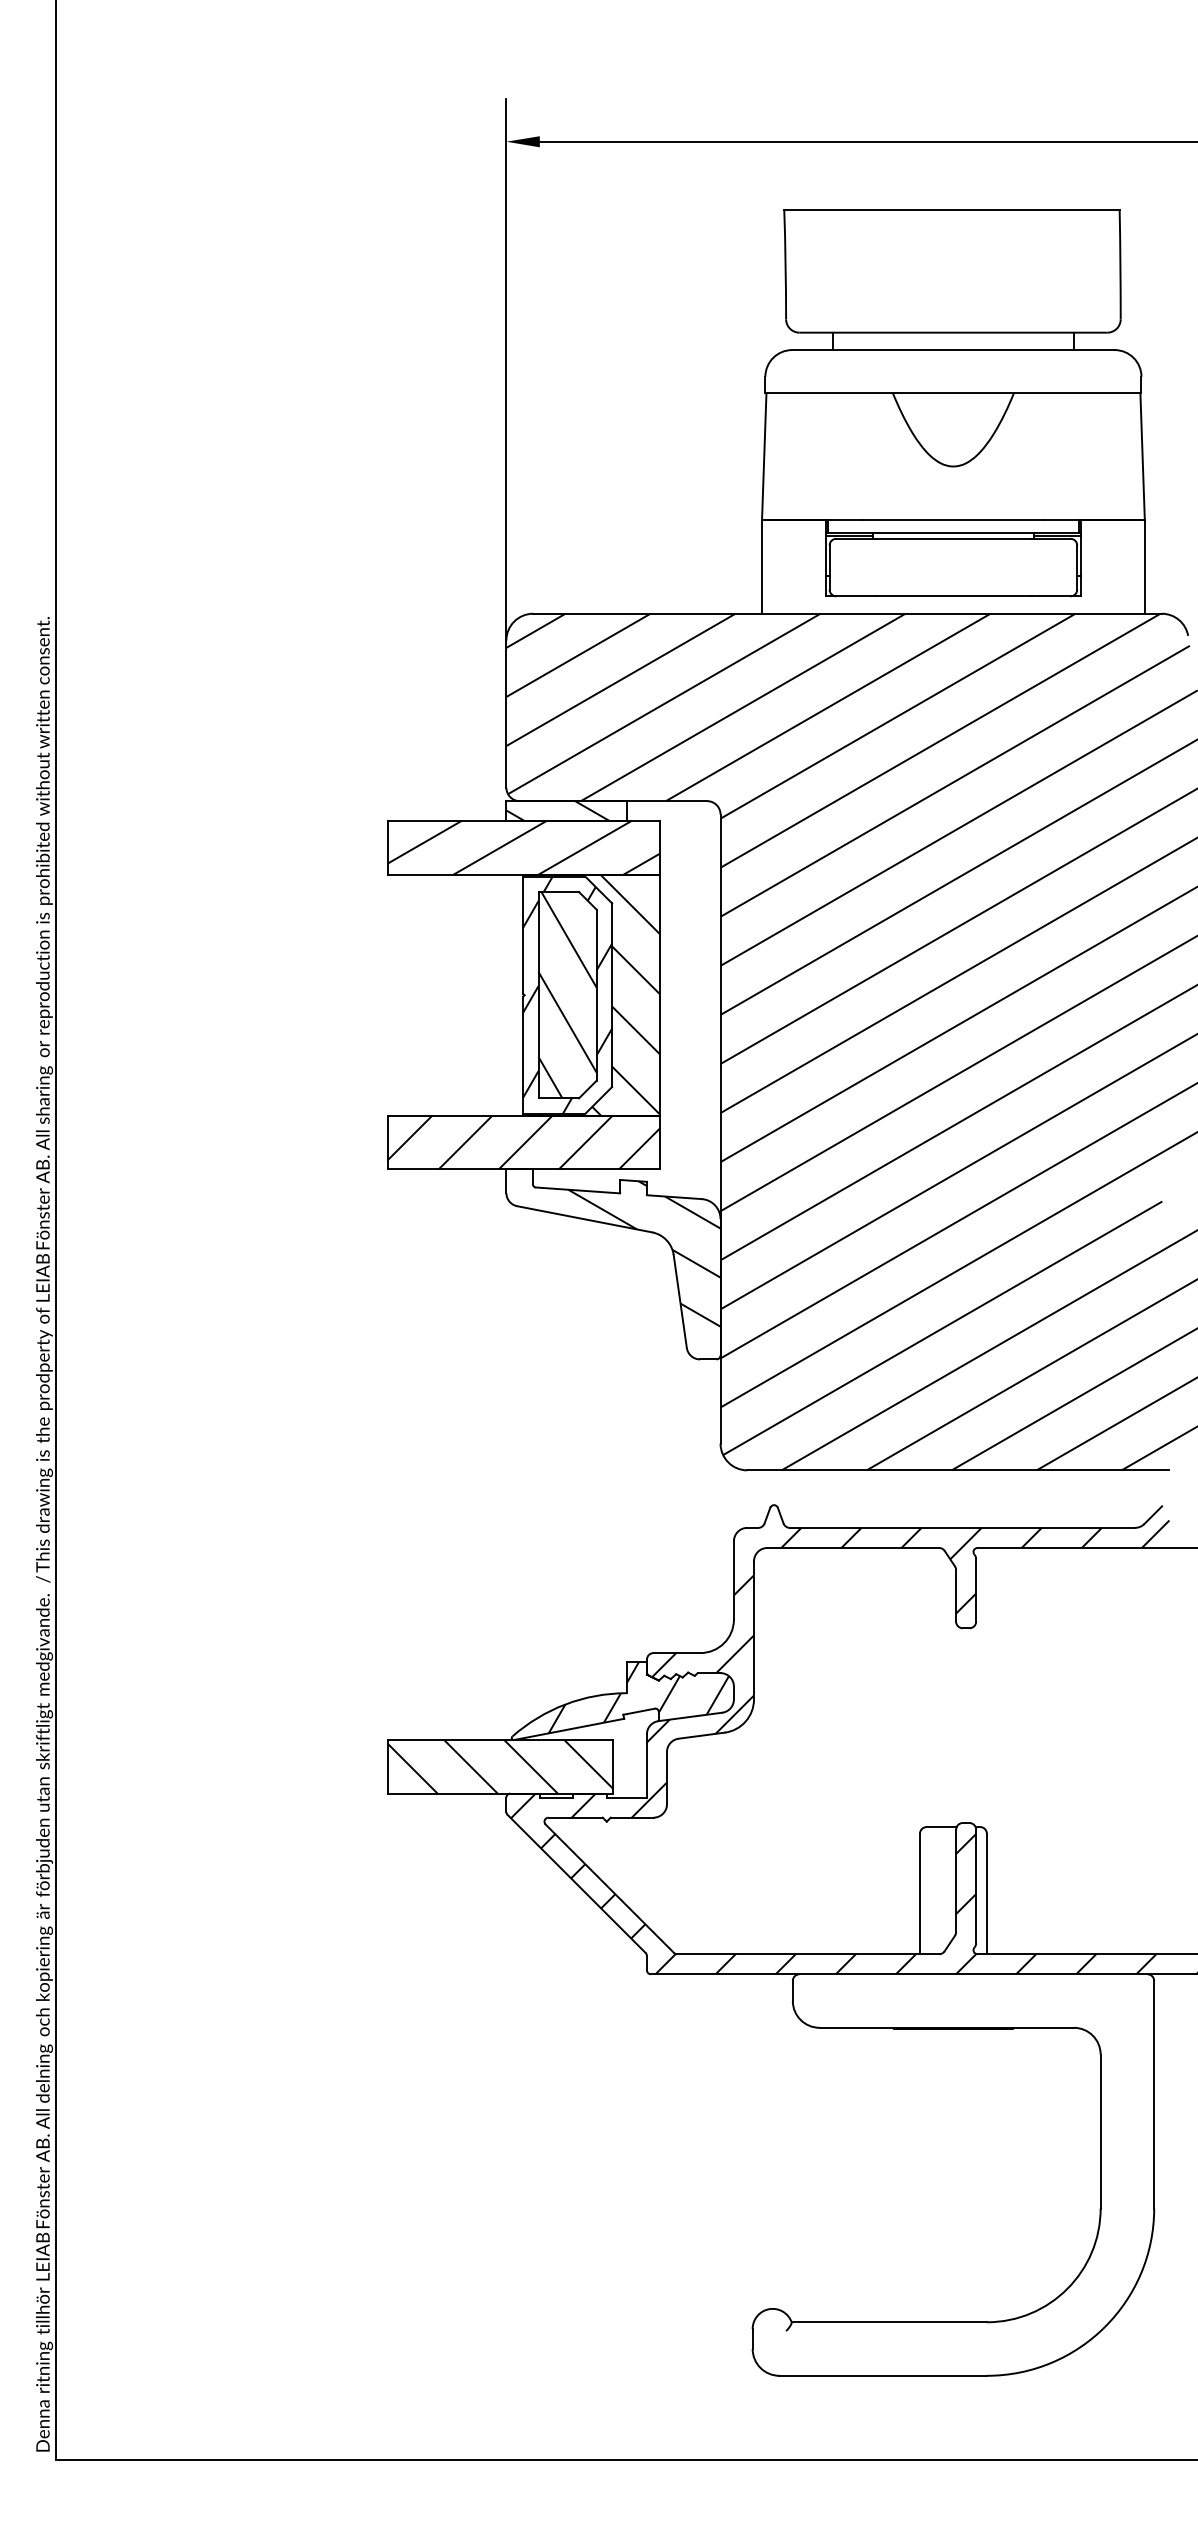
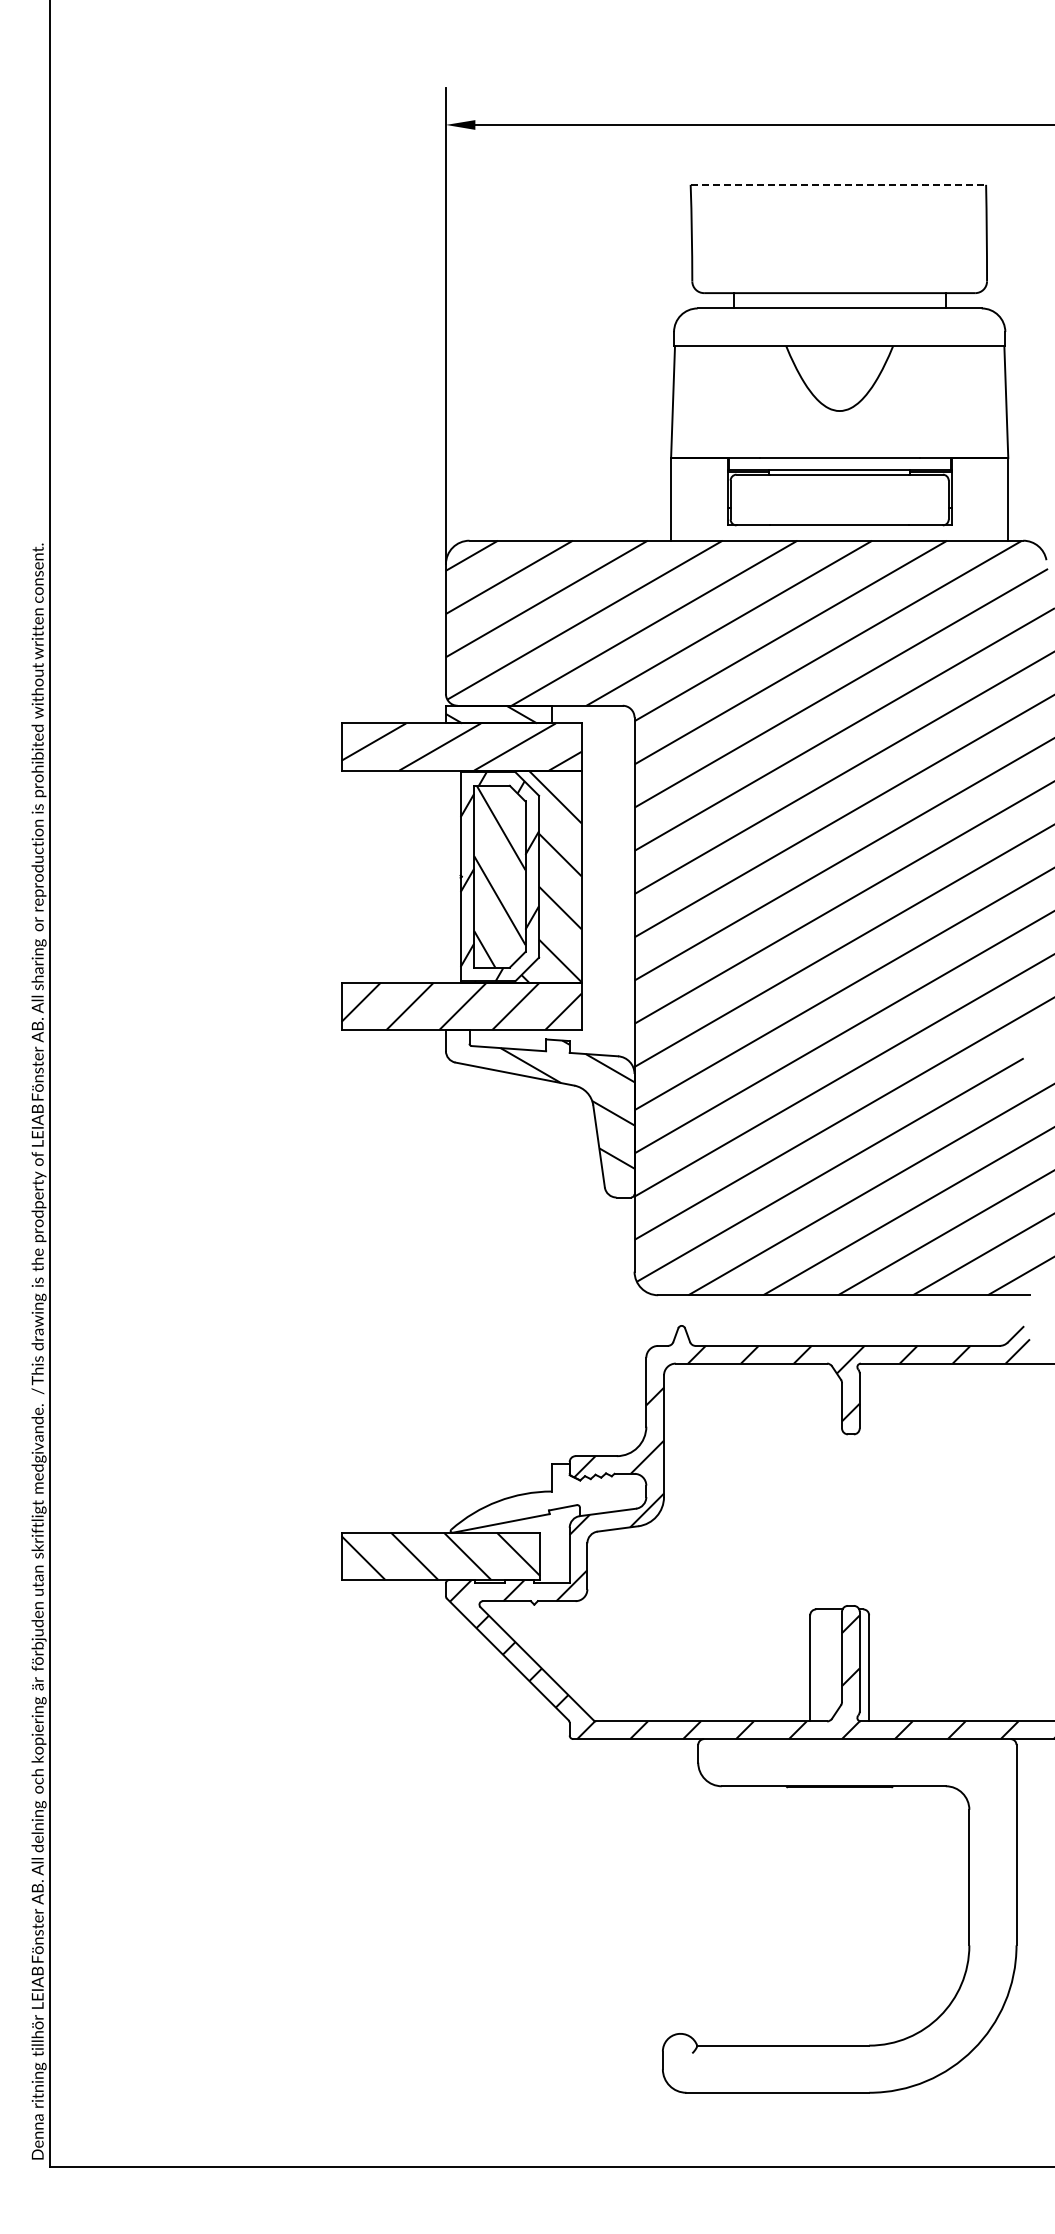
line: (952, 209) -> (838, 184), solid -> dashed
hatch: (638, 1697) -> (562, 1495), removed

